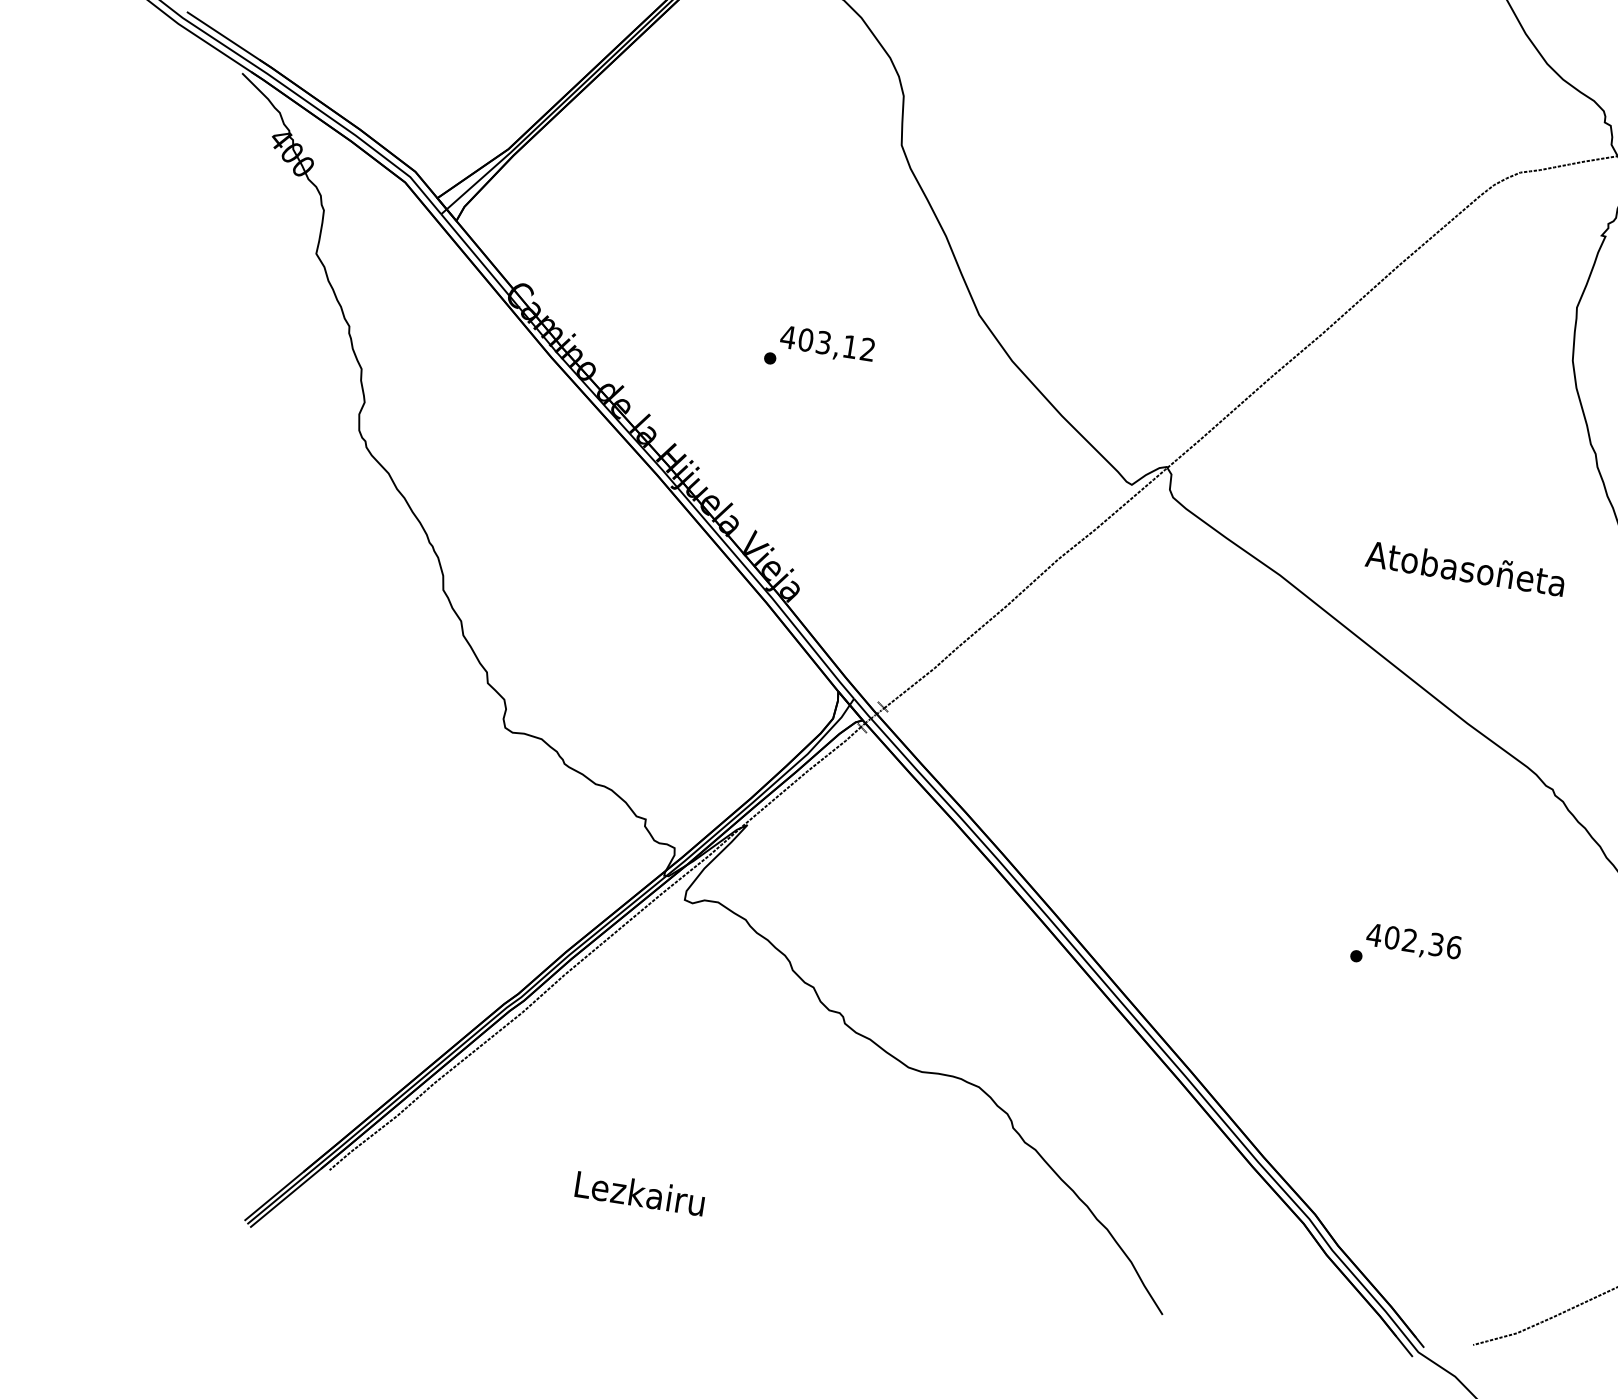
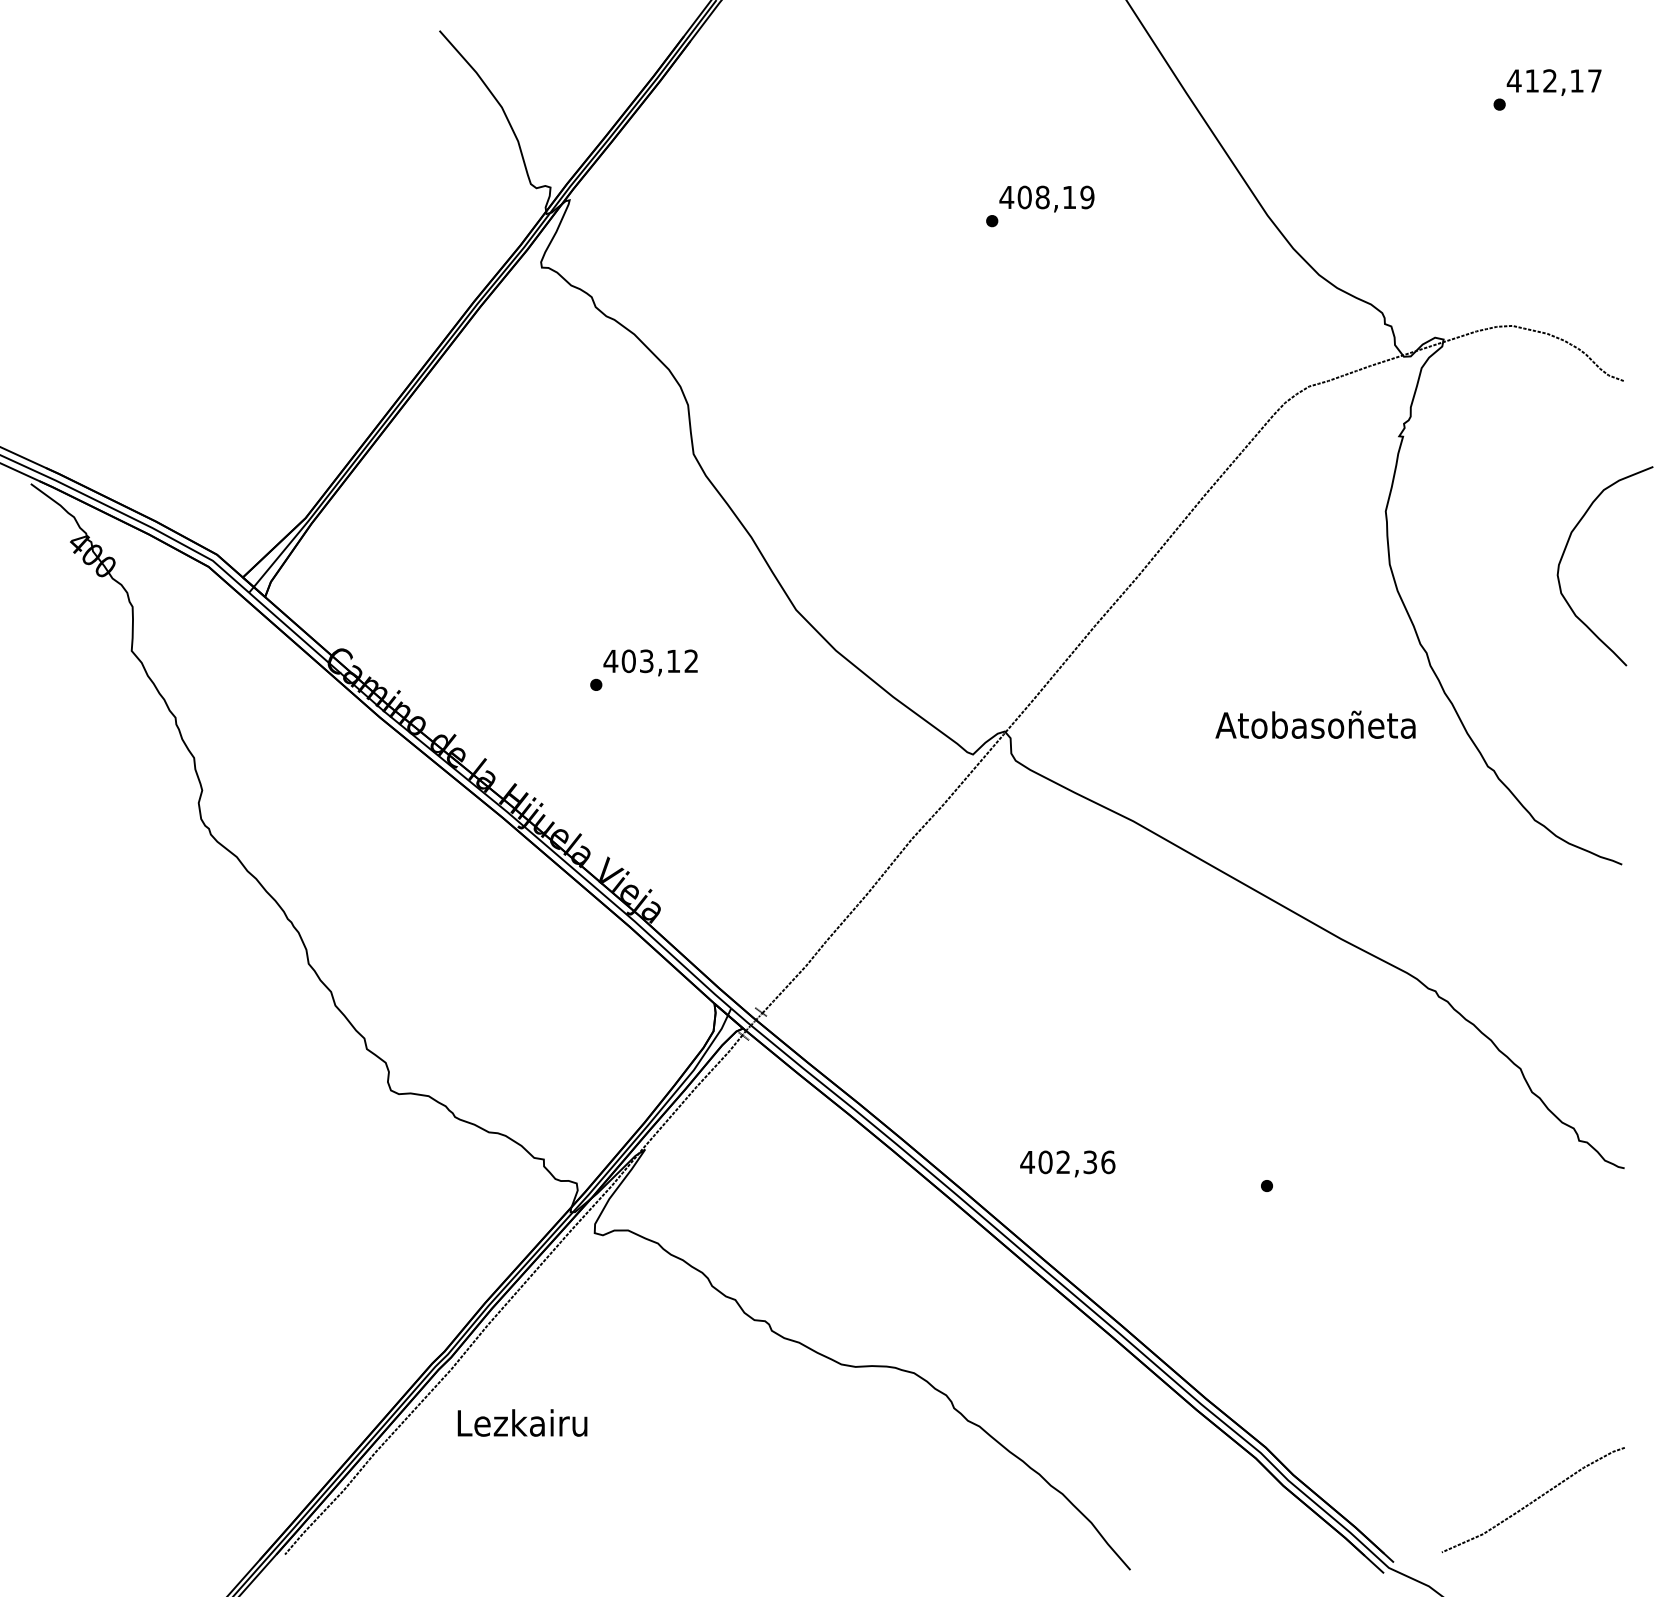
text: (1465, 567) -> (1315, 724), moved
text: (1413, 942) -> (1067, 1163), moved
text: (640, 1192) -> (522, 1422), moved

